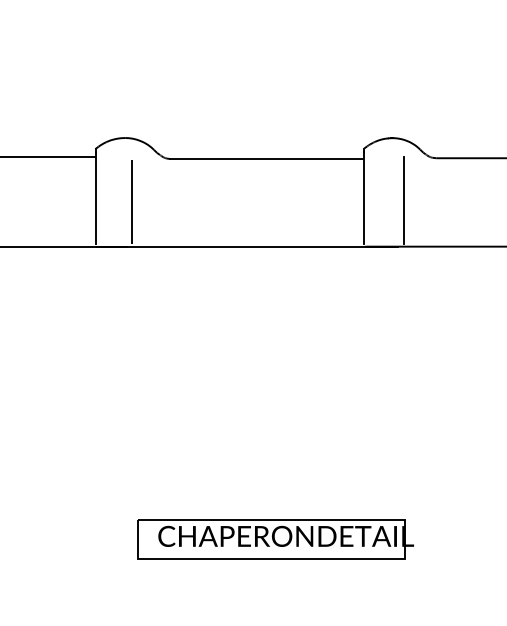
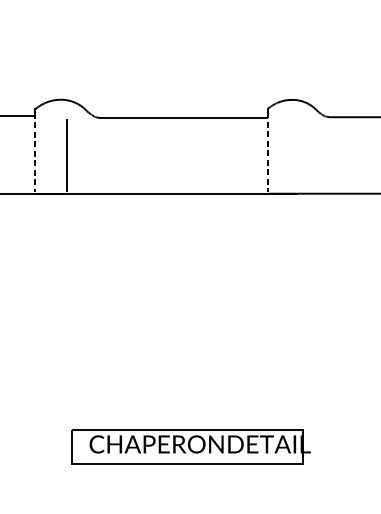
line: (95, 198) -> (35, 152), solid -> dashed
line: (364, 198) -> (268, 152), solid -> dashed
line: (403, 200) -> (301, 153), removed

